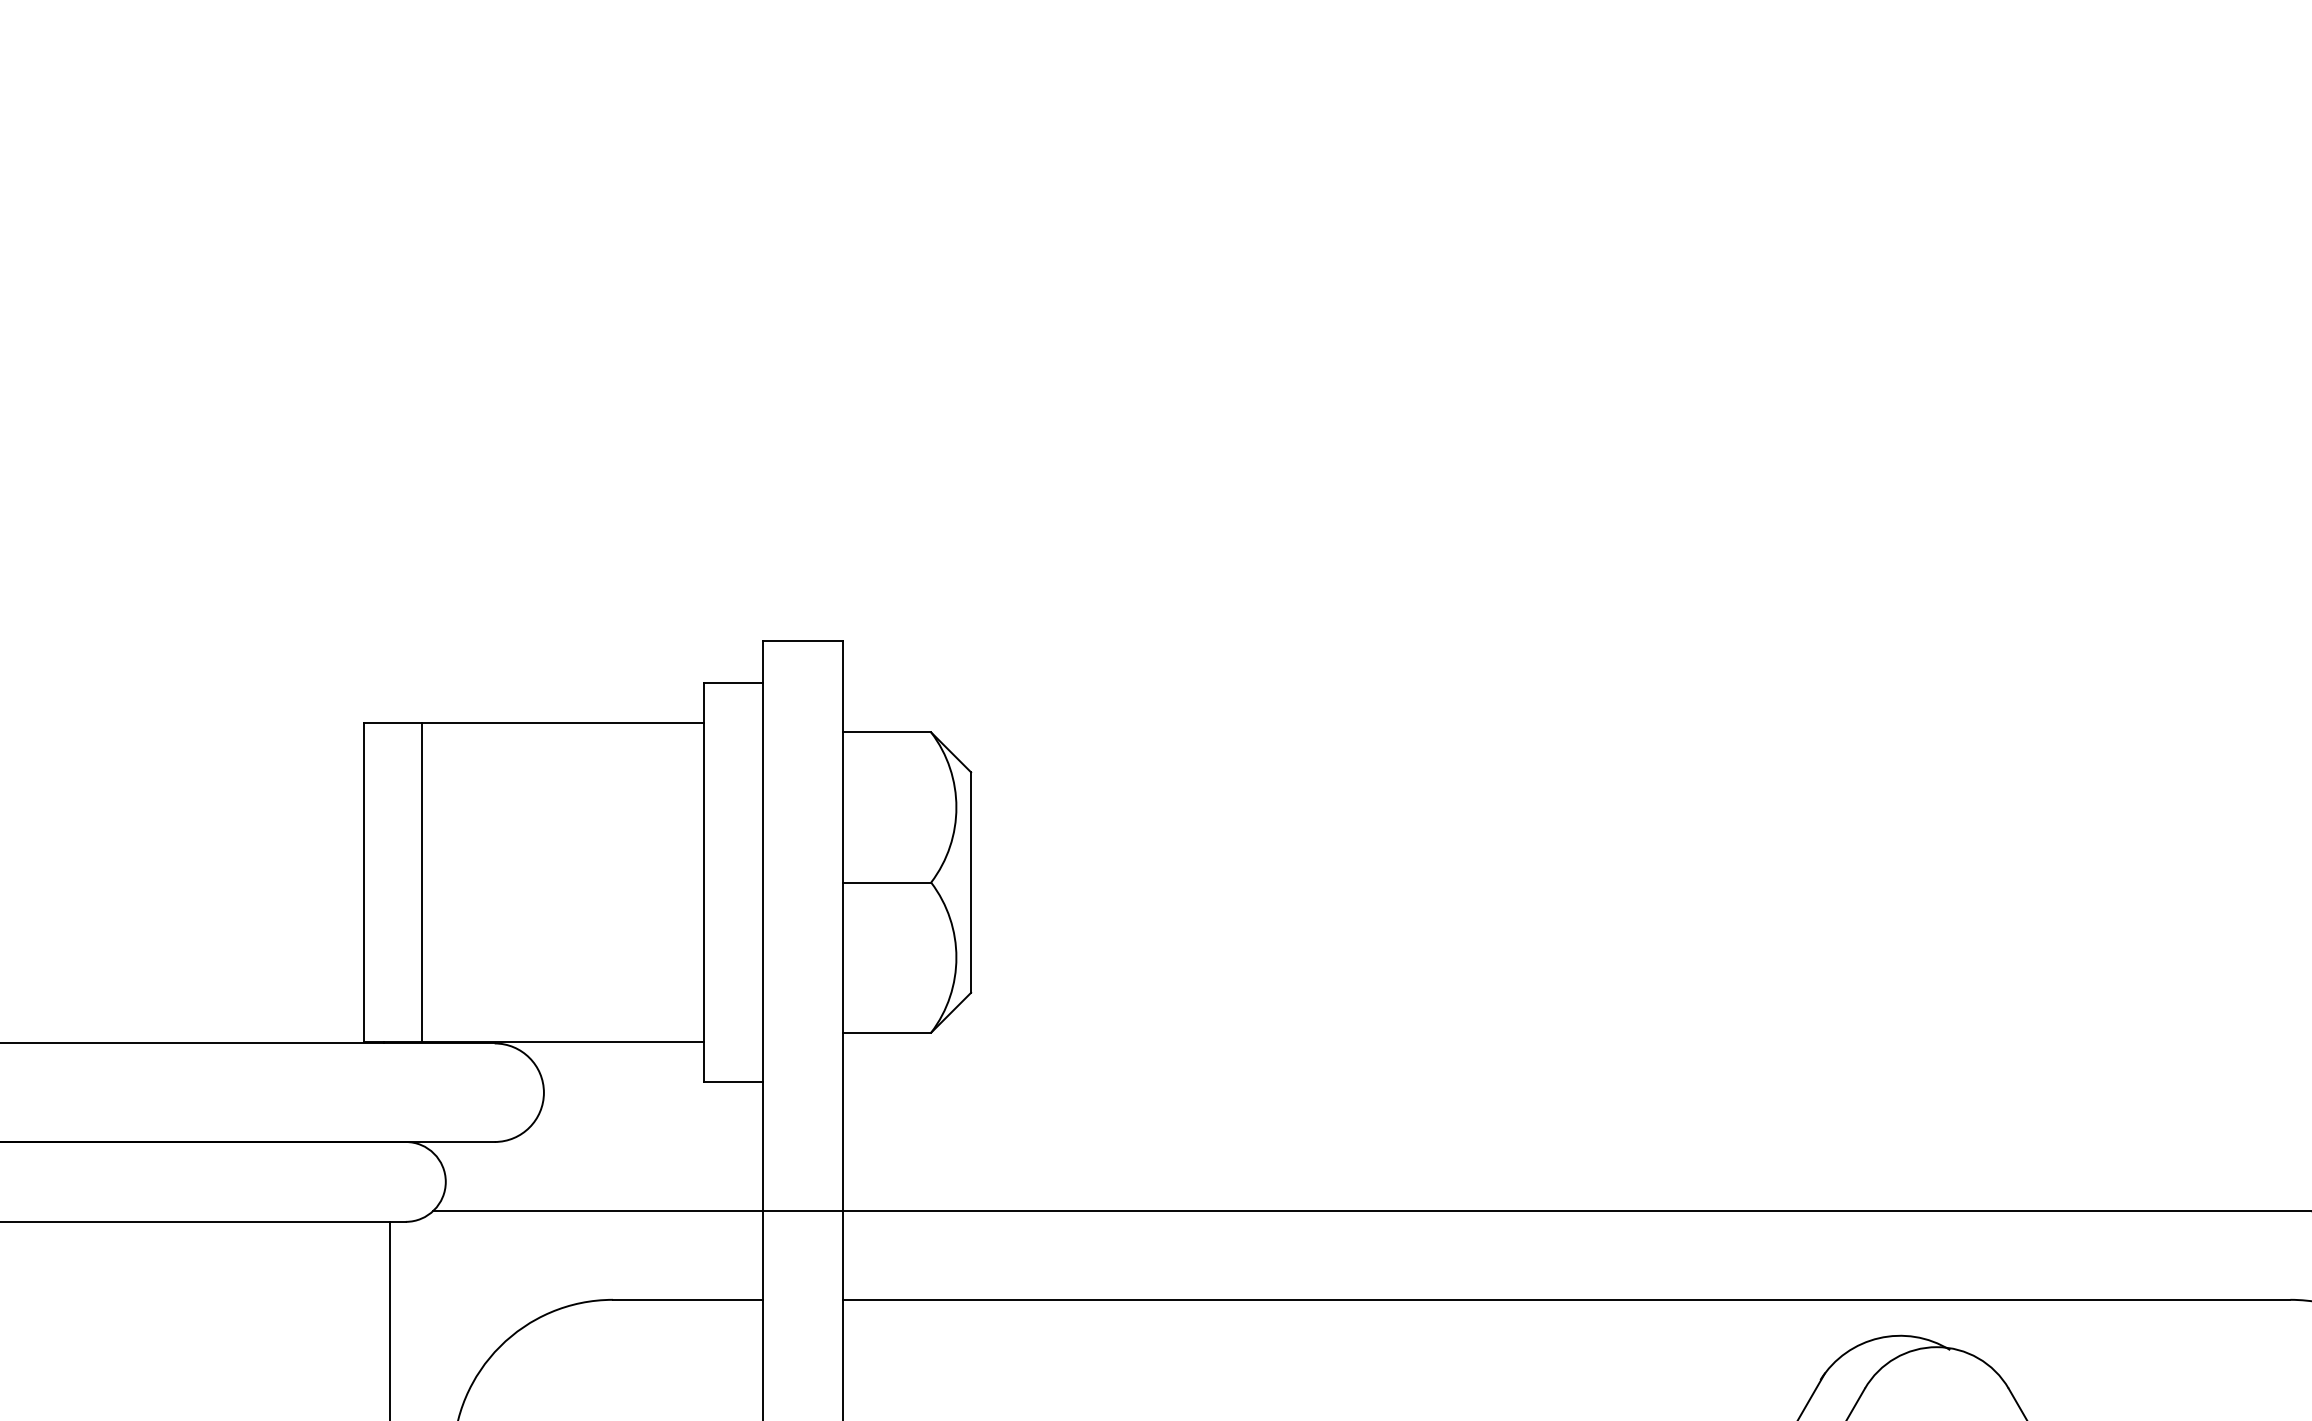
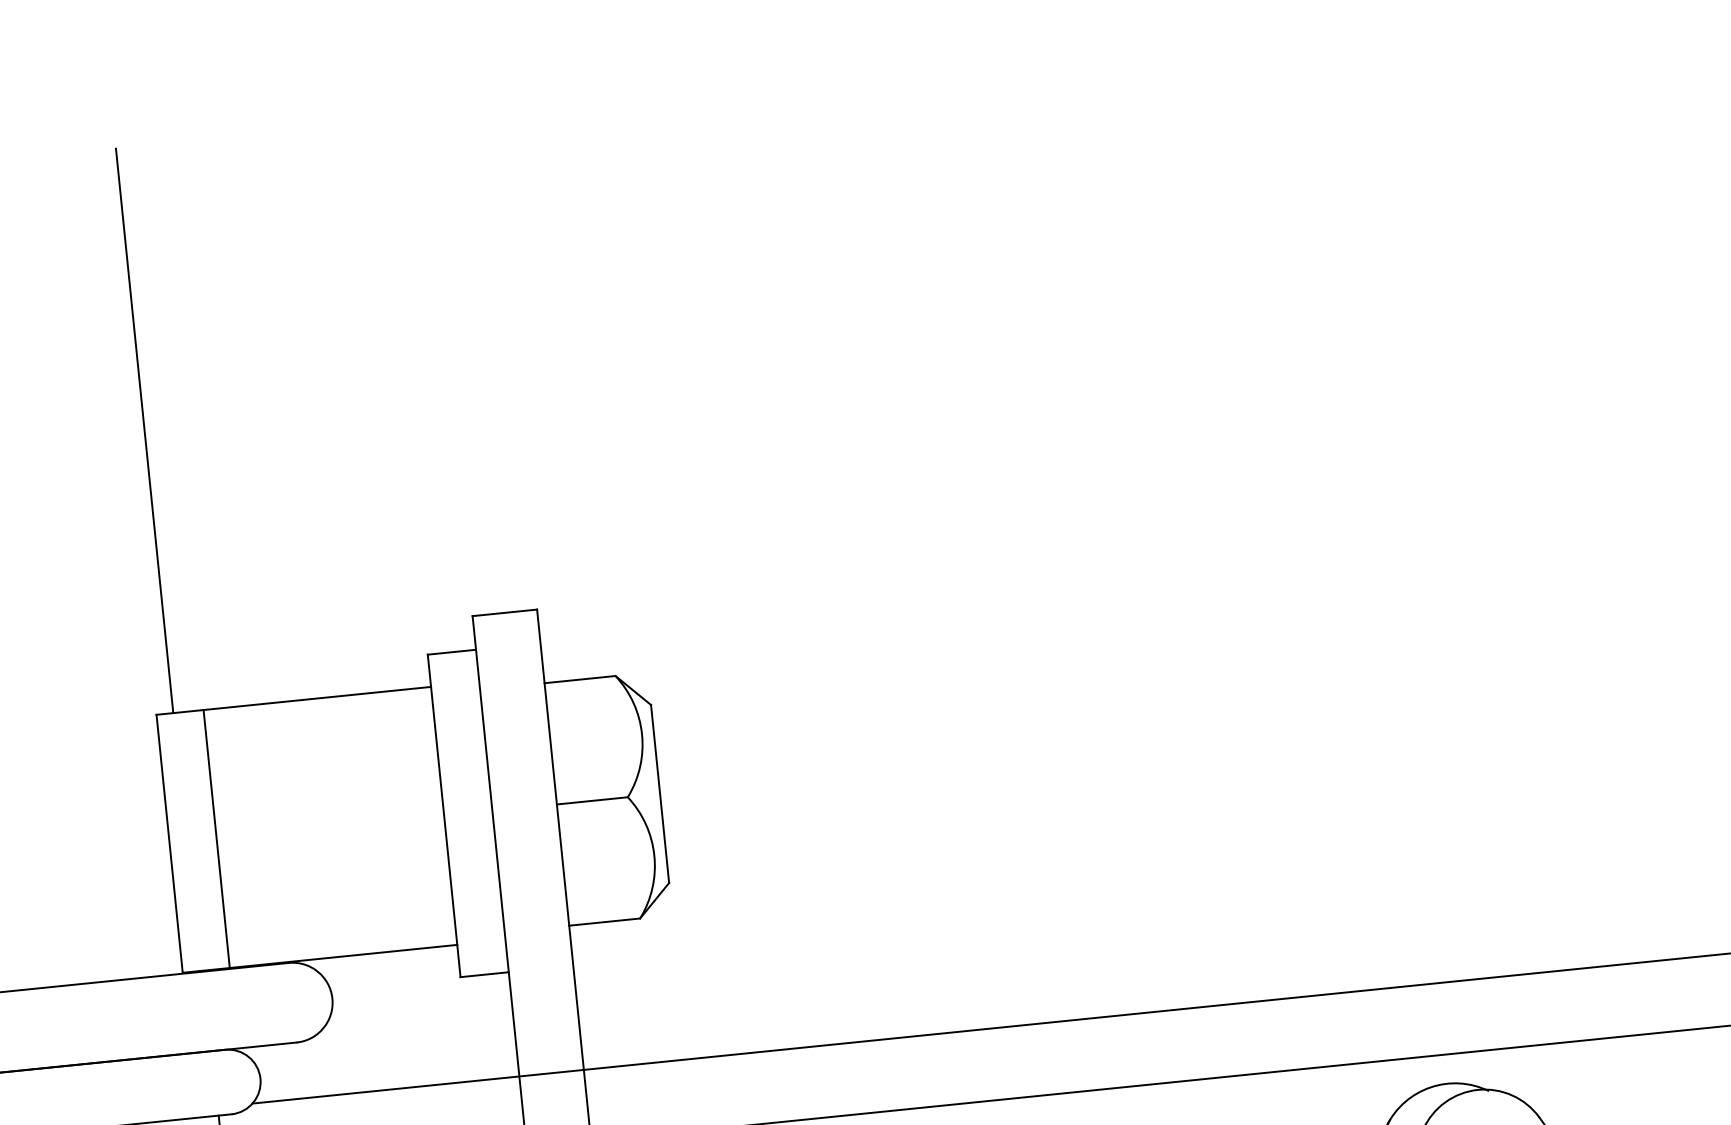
line: (384, 372) -> (144, 430), added

